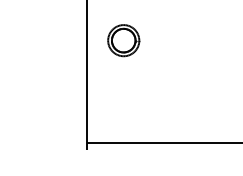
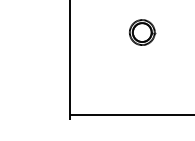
part: (123, 40) -> (142, 32), moved

